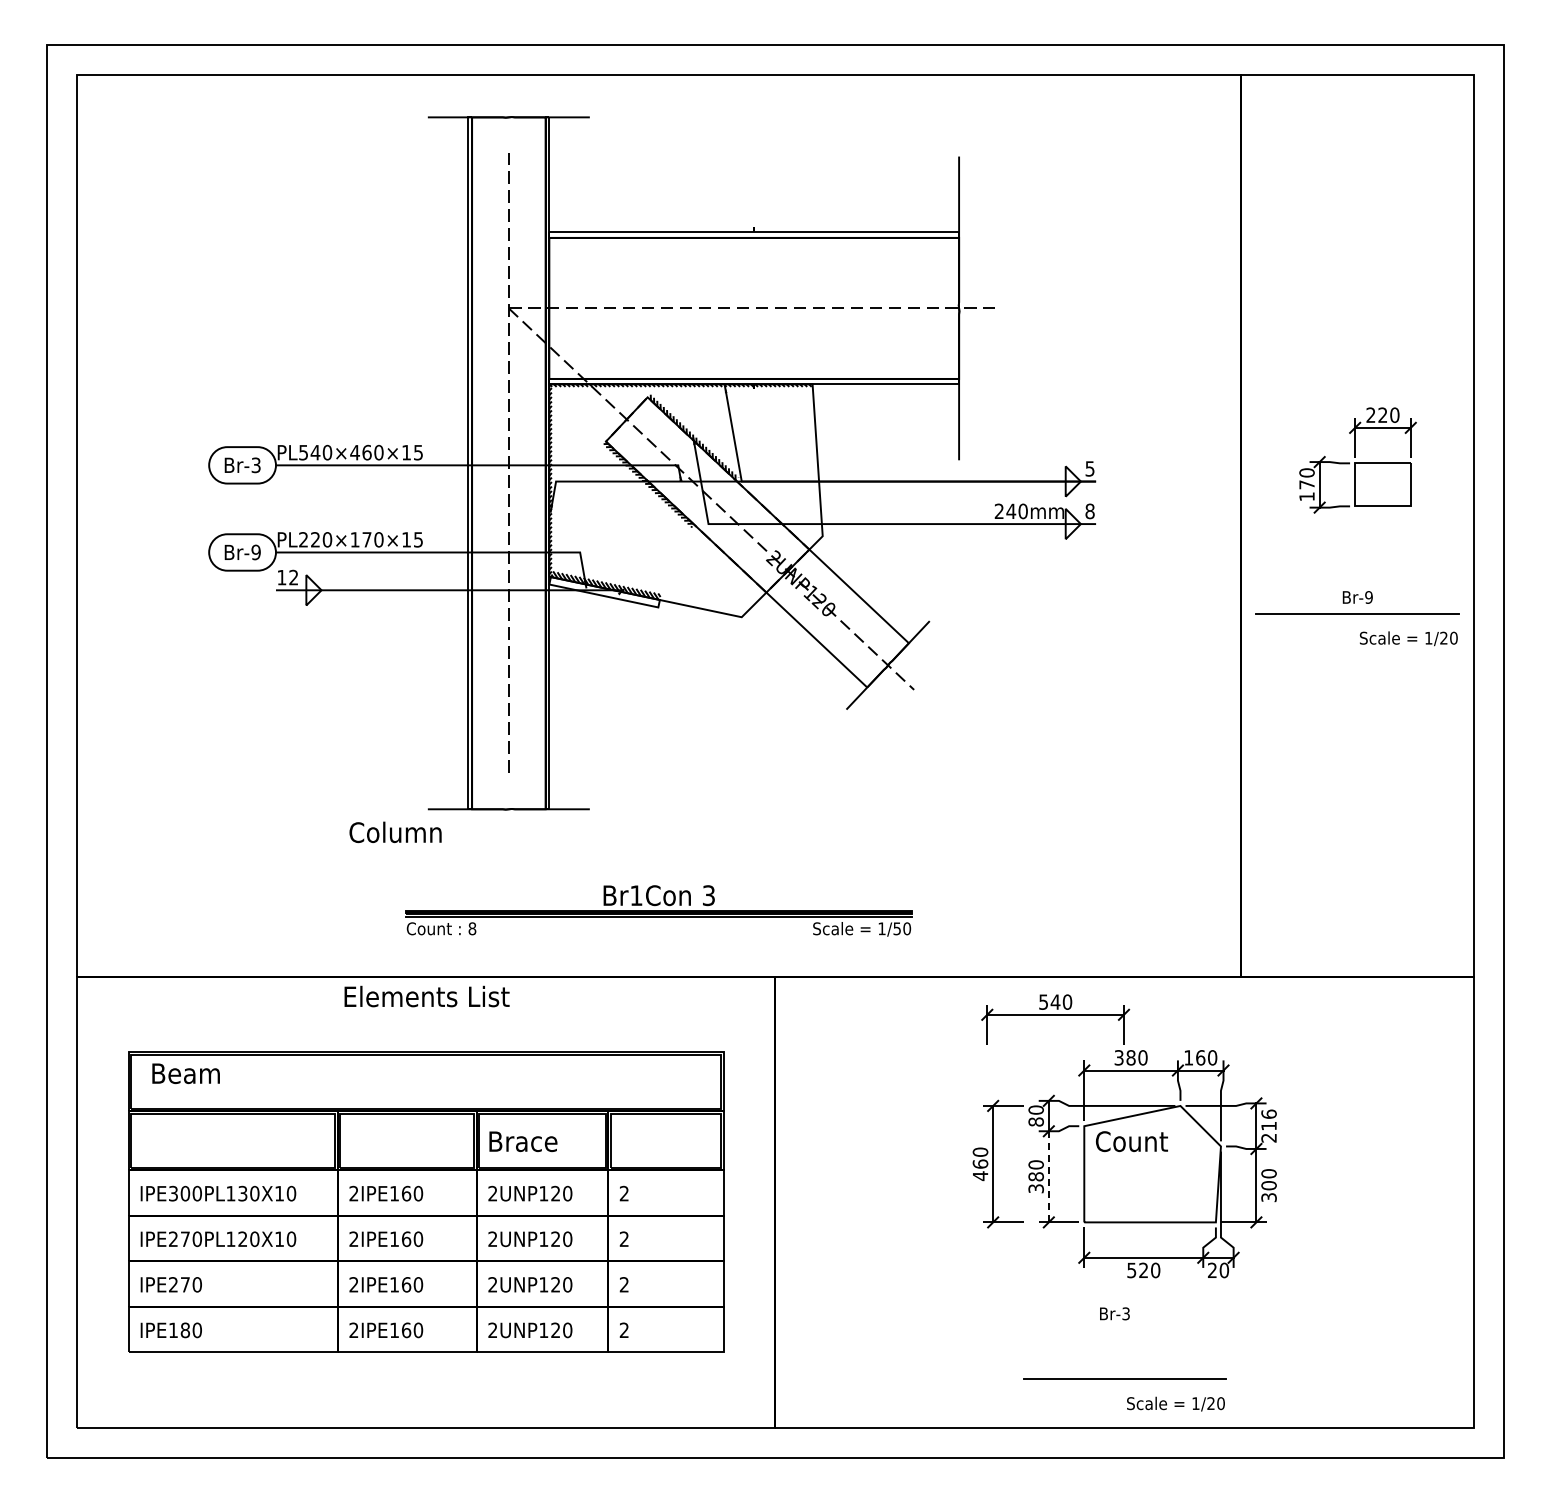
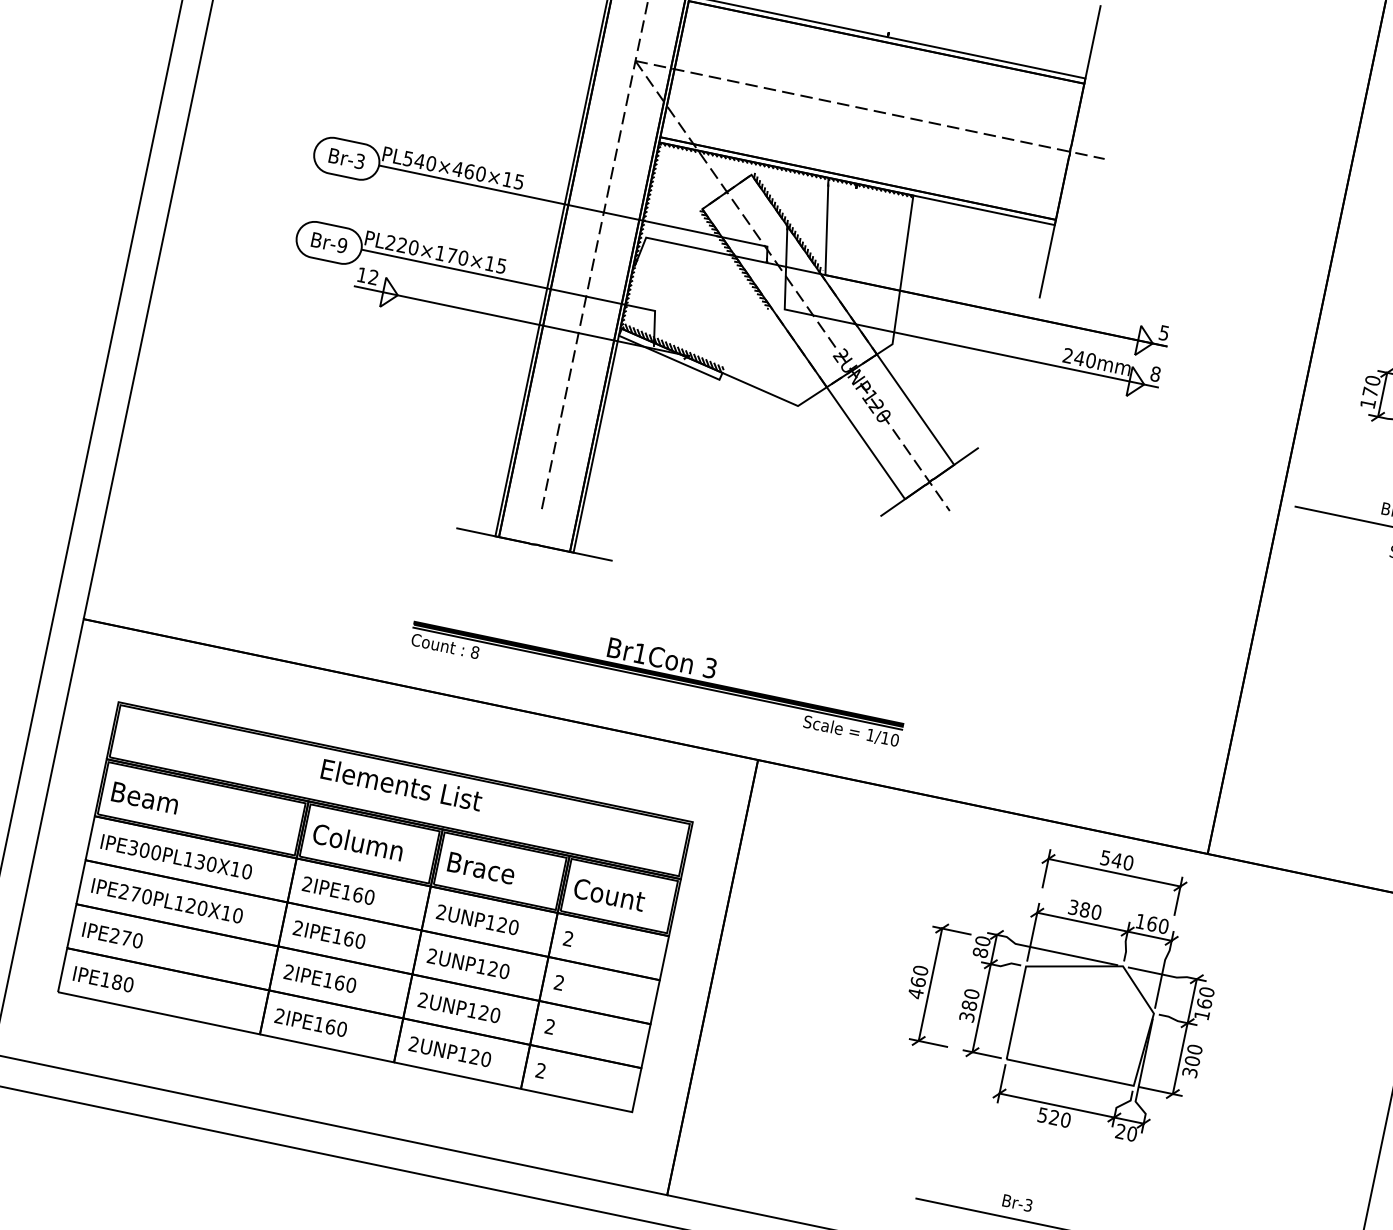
text: (395, 832) -> (358, 842), moved
text: (896, 928) -> (884, 737), 1/50 -> 1/10
text: (426, 996) -> (401, 784), moved
part: (1055, 1019) -> (1113, 877), moved
text: (185, 1073) -> (144, 797), moved
text: (1268, 1125) -> (1204, 1002), 216 -> 160
text: (1131, 1141) -> (609, 894), moved
line: (1048, 1176) -> (981, 1007), dashed -> solid
text: (1114, 1313) -> (1017, 1202), moved

